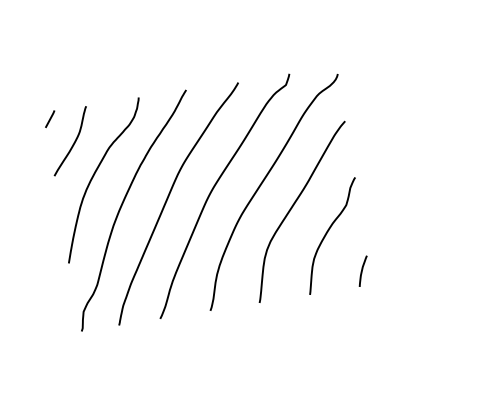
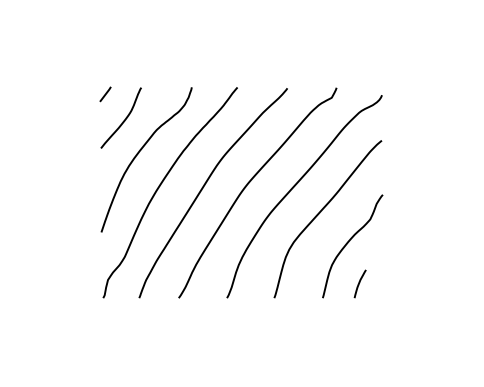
curve: (362, 270) -> (359, 283), moved

